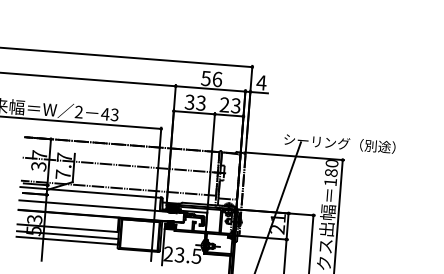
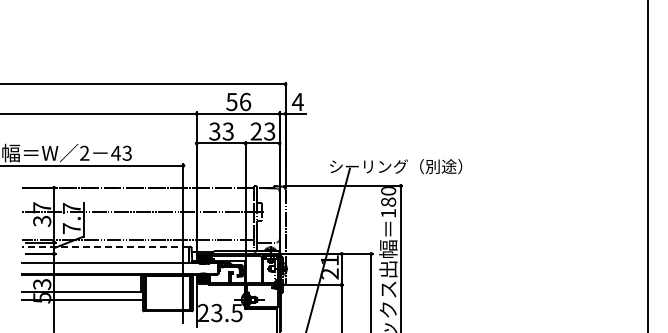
line: (90, 192) -> (105, 247), solid -> dashed
line: (67, 240) -> (82, 306), removed

